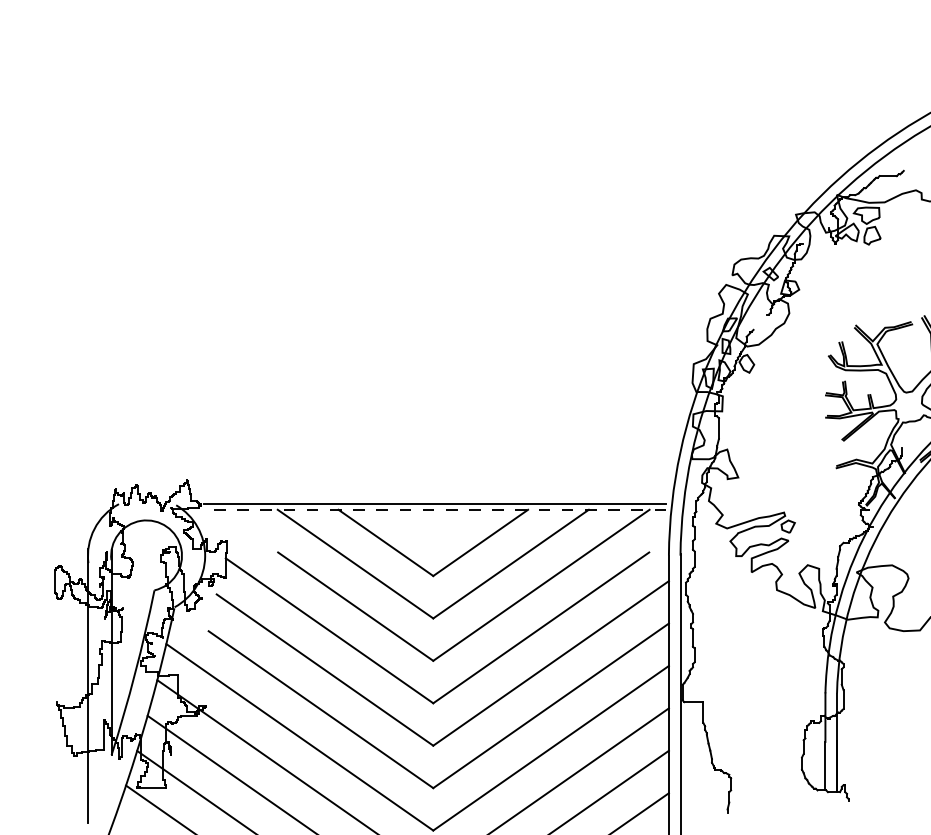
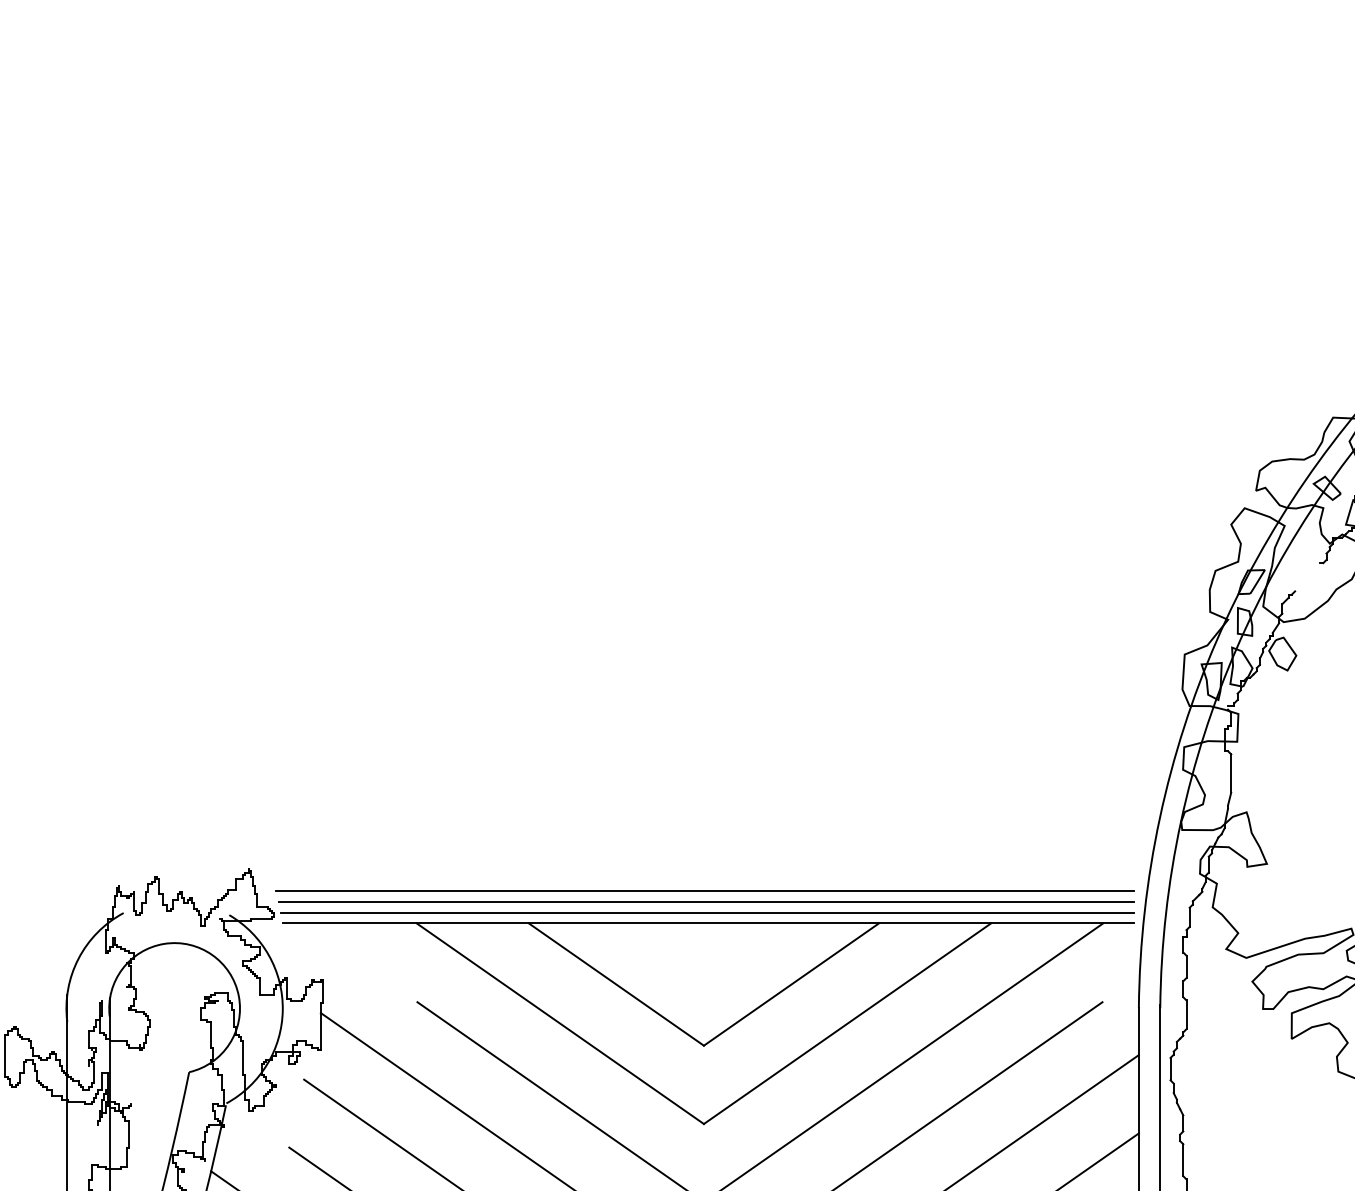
line: (433, 492) -> (704, 891), added
line: (434, 498) -> (706, 902), added
line: (435, 509) -> (707, 922), dashed -> solid

